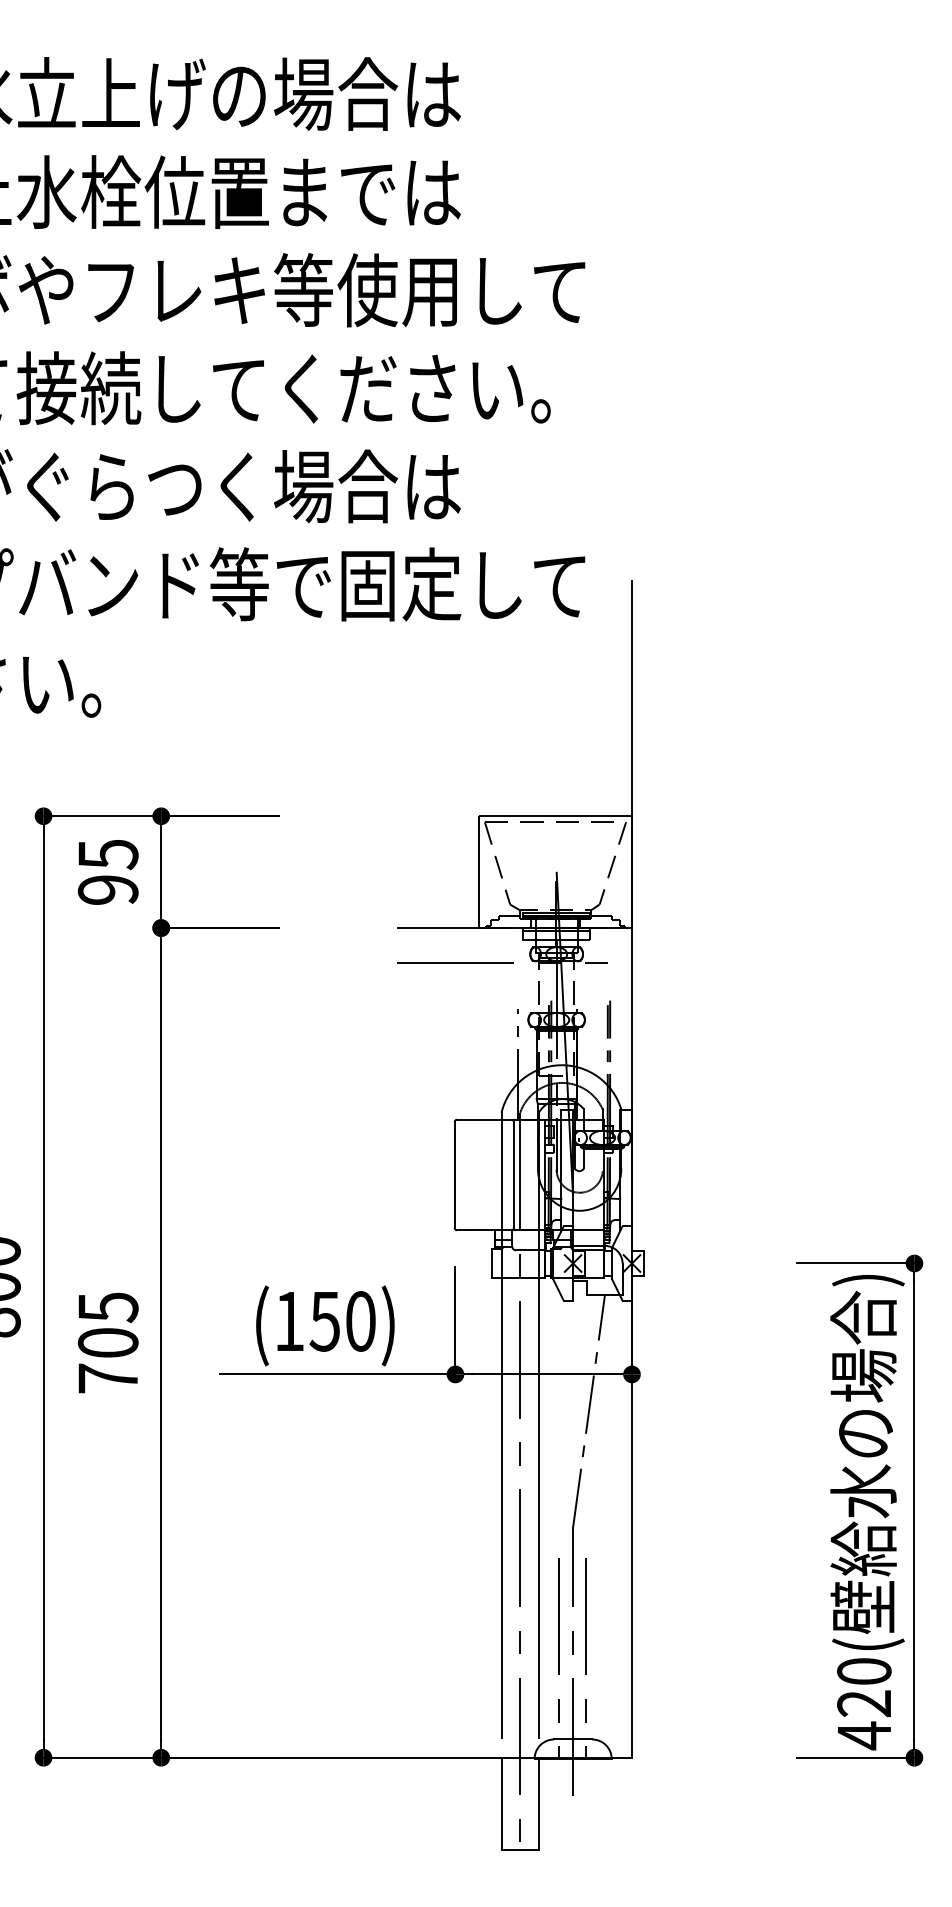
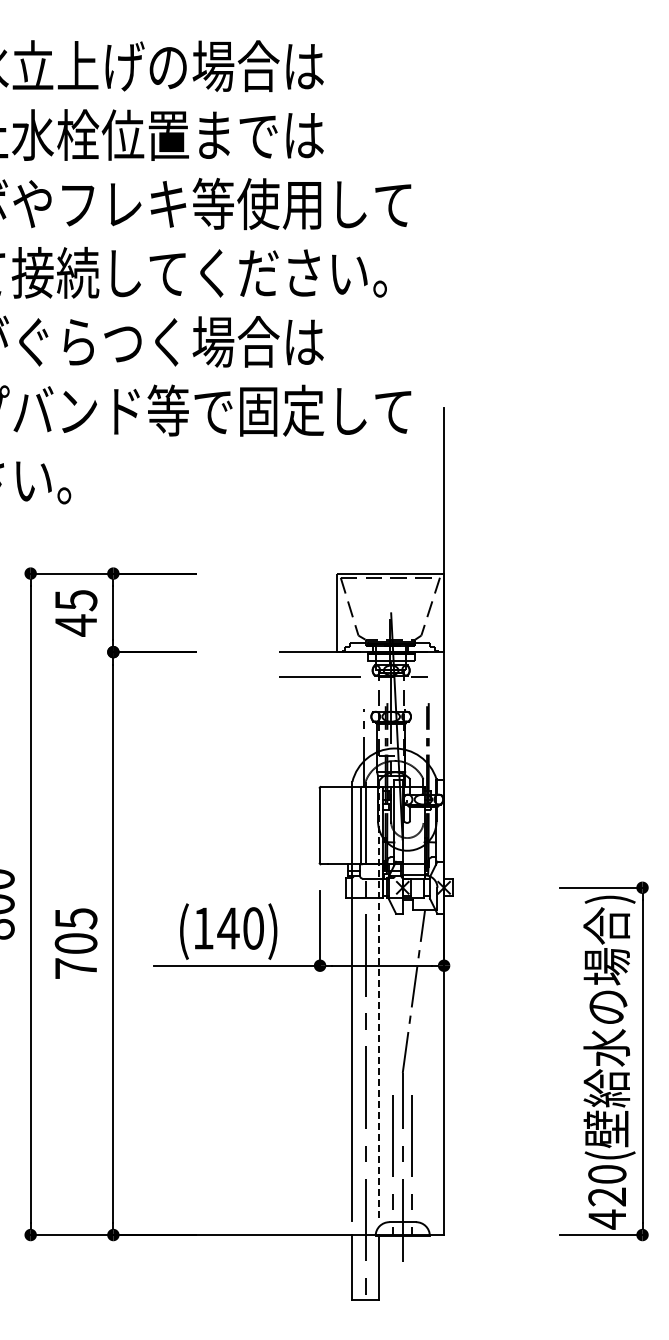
text: (107, 890) -> (75, 625), 95 -> 45
text: (325, 1321) -> (228, 928), (150) -> (140)
line: (538, 1425) -> (378, 1001), solid -> dashed

